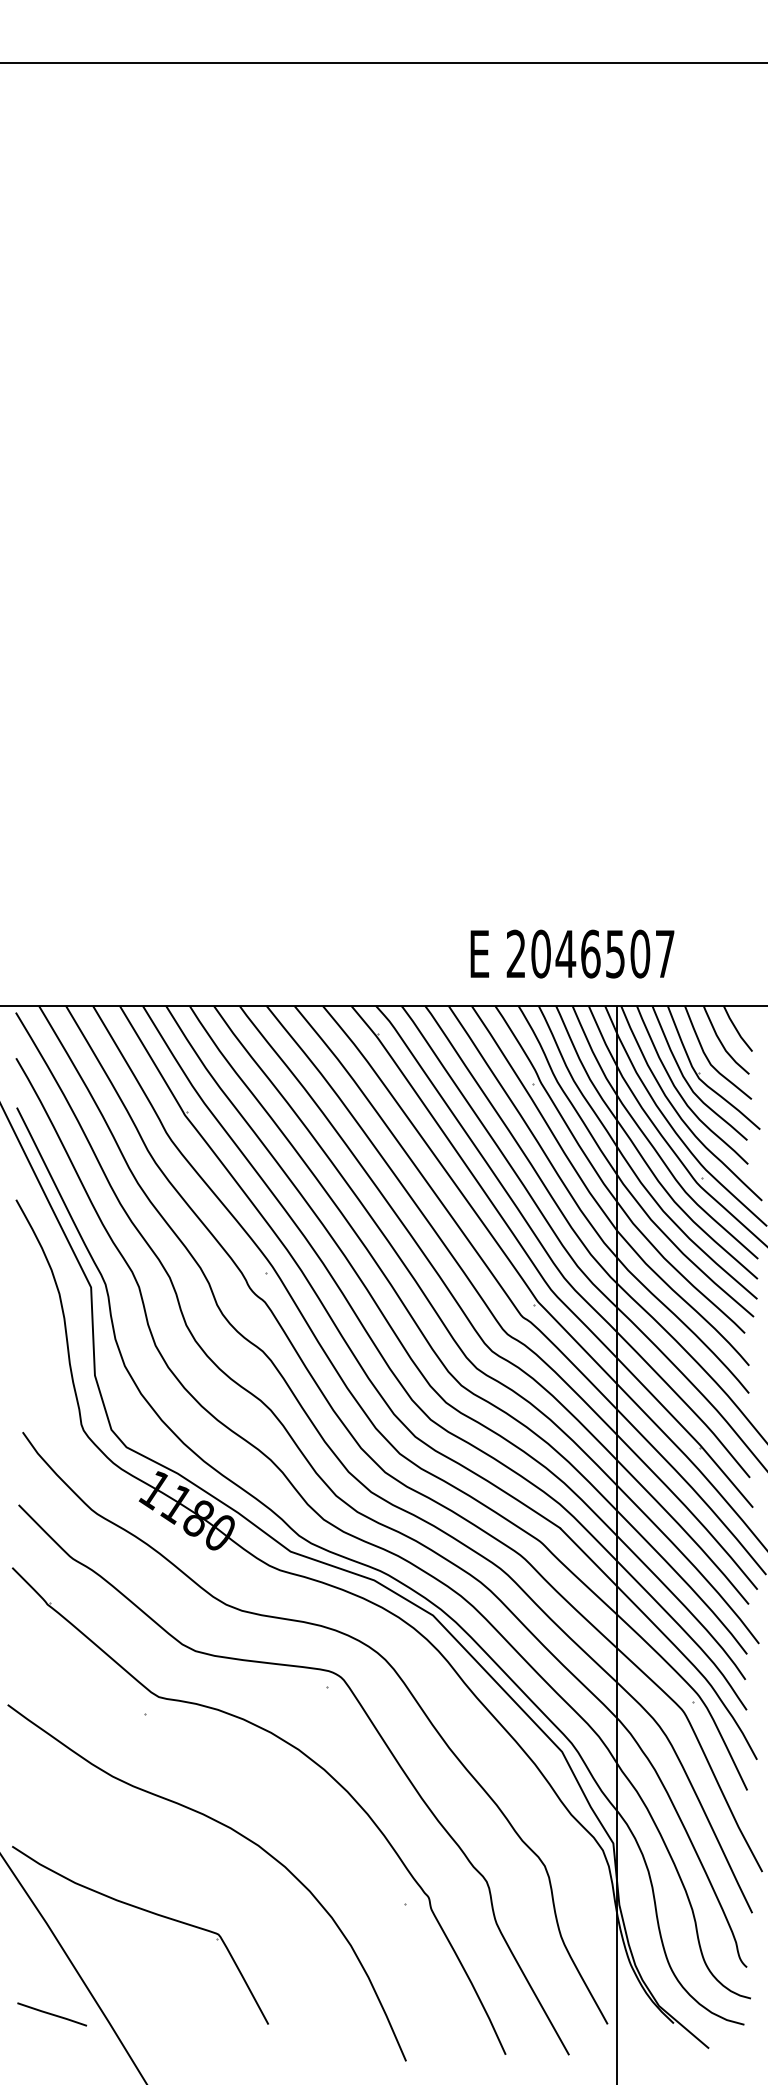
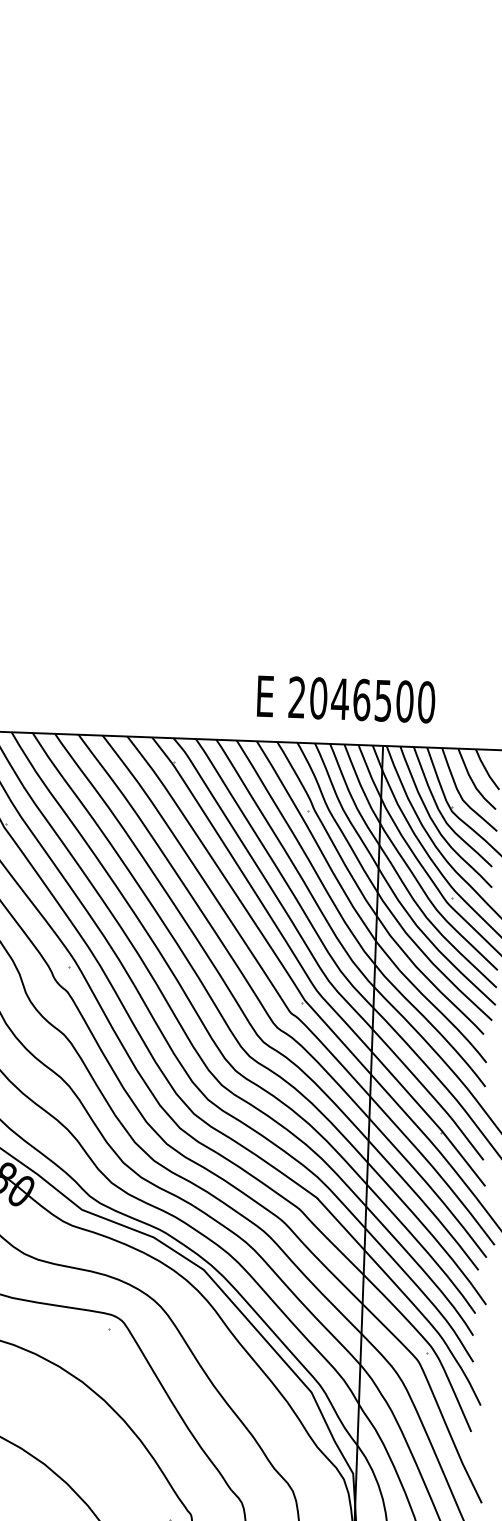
text: (664, 953) -> (426, 701), 2046507 -> 2046500

